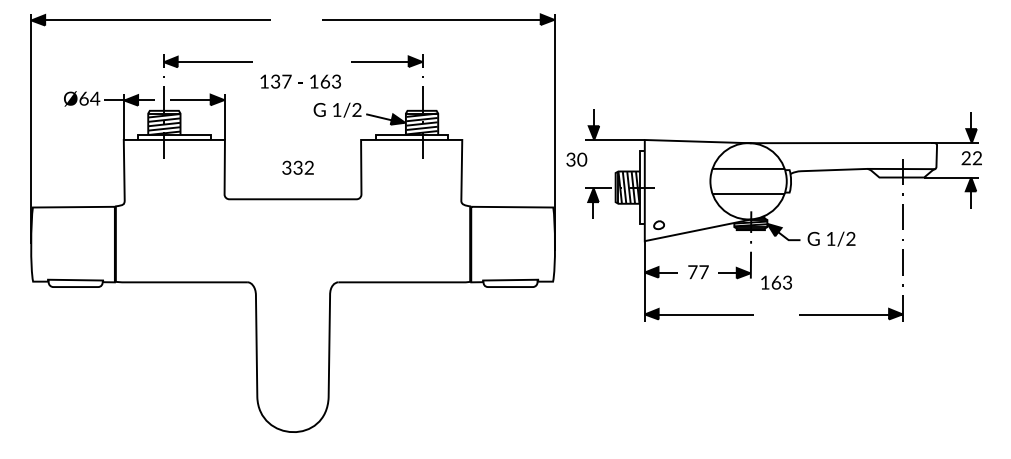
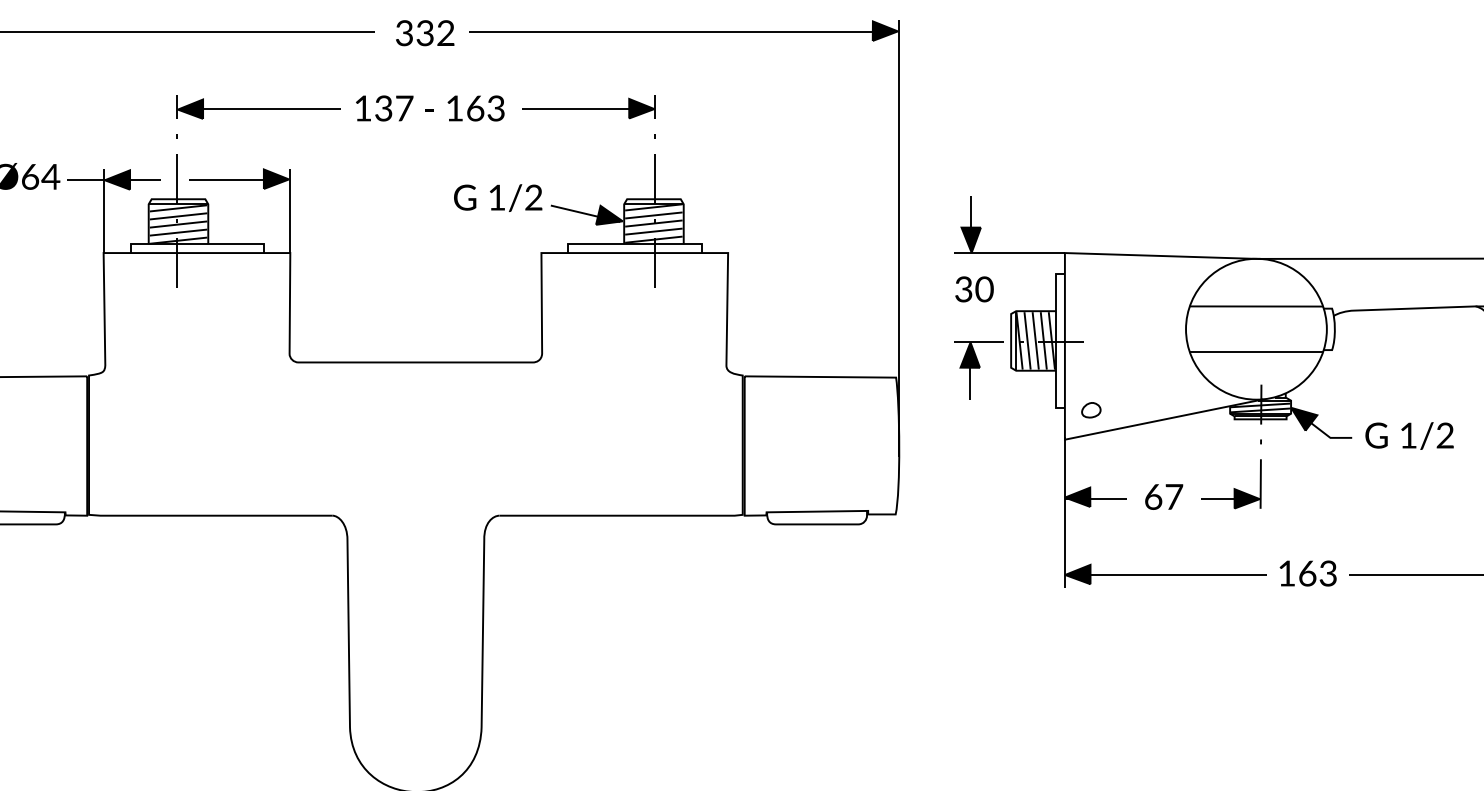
text: (300, 81) -> (429, 108), moved
text: (576, 159) -> (973, 289), moved
text: (297, 167) -> (424, 32), moved
text: (692, 272) -> (1152, 497), 77 -> 67
text: (776, 282) -> (1307, 573), moved

